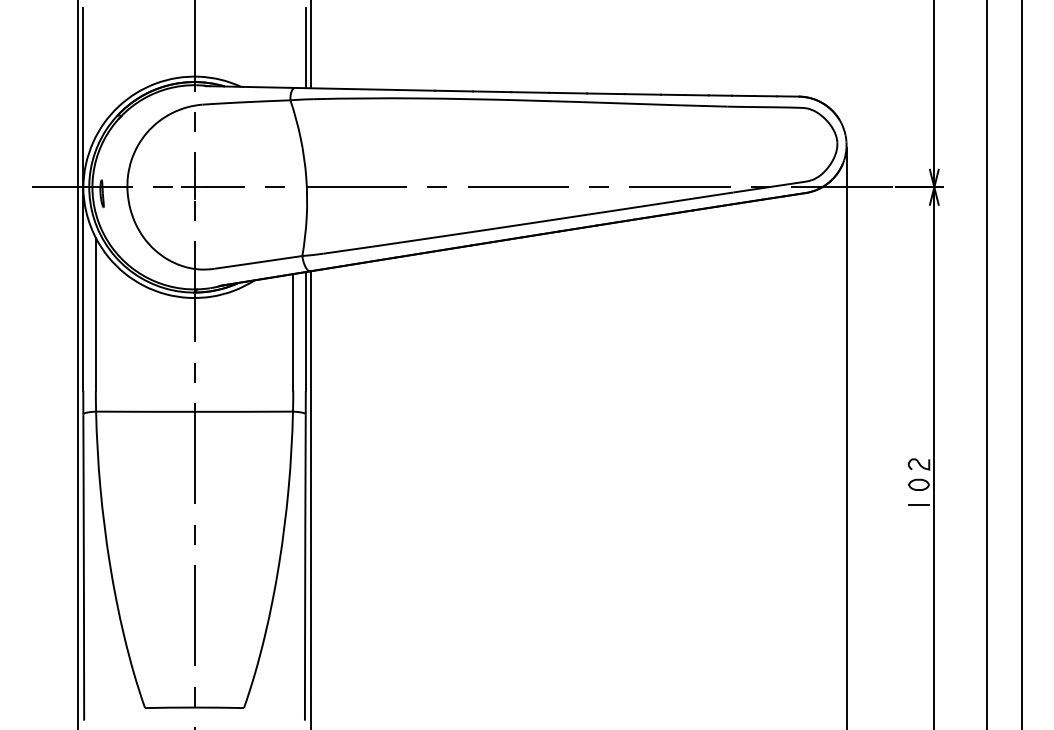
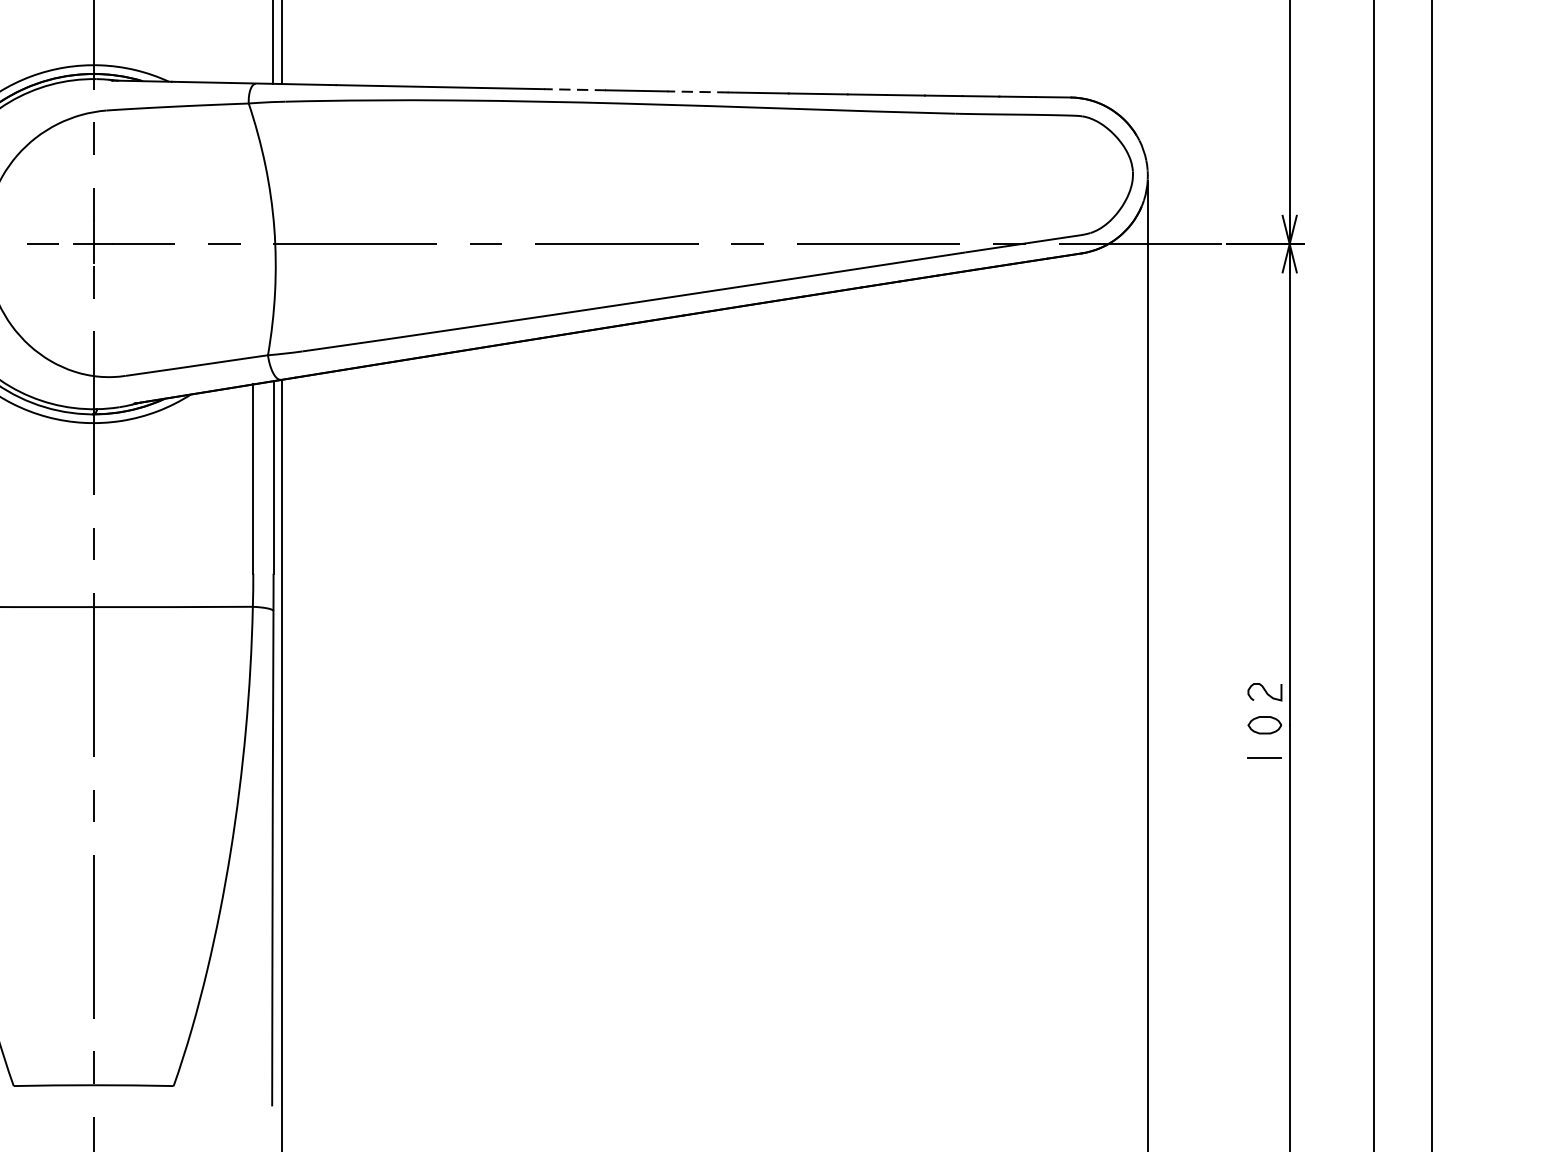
line: (491, 91) -> (573, 89), solid -> dashed
line: (568, 93) -> (698, 92), solid -> dashed

